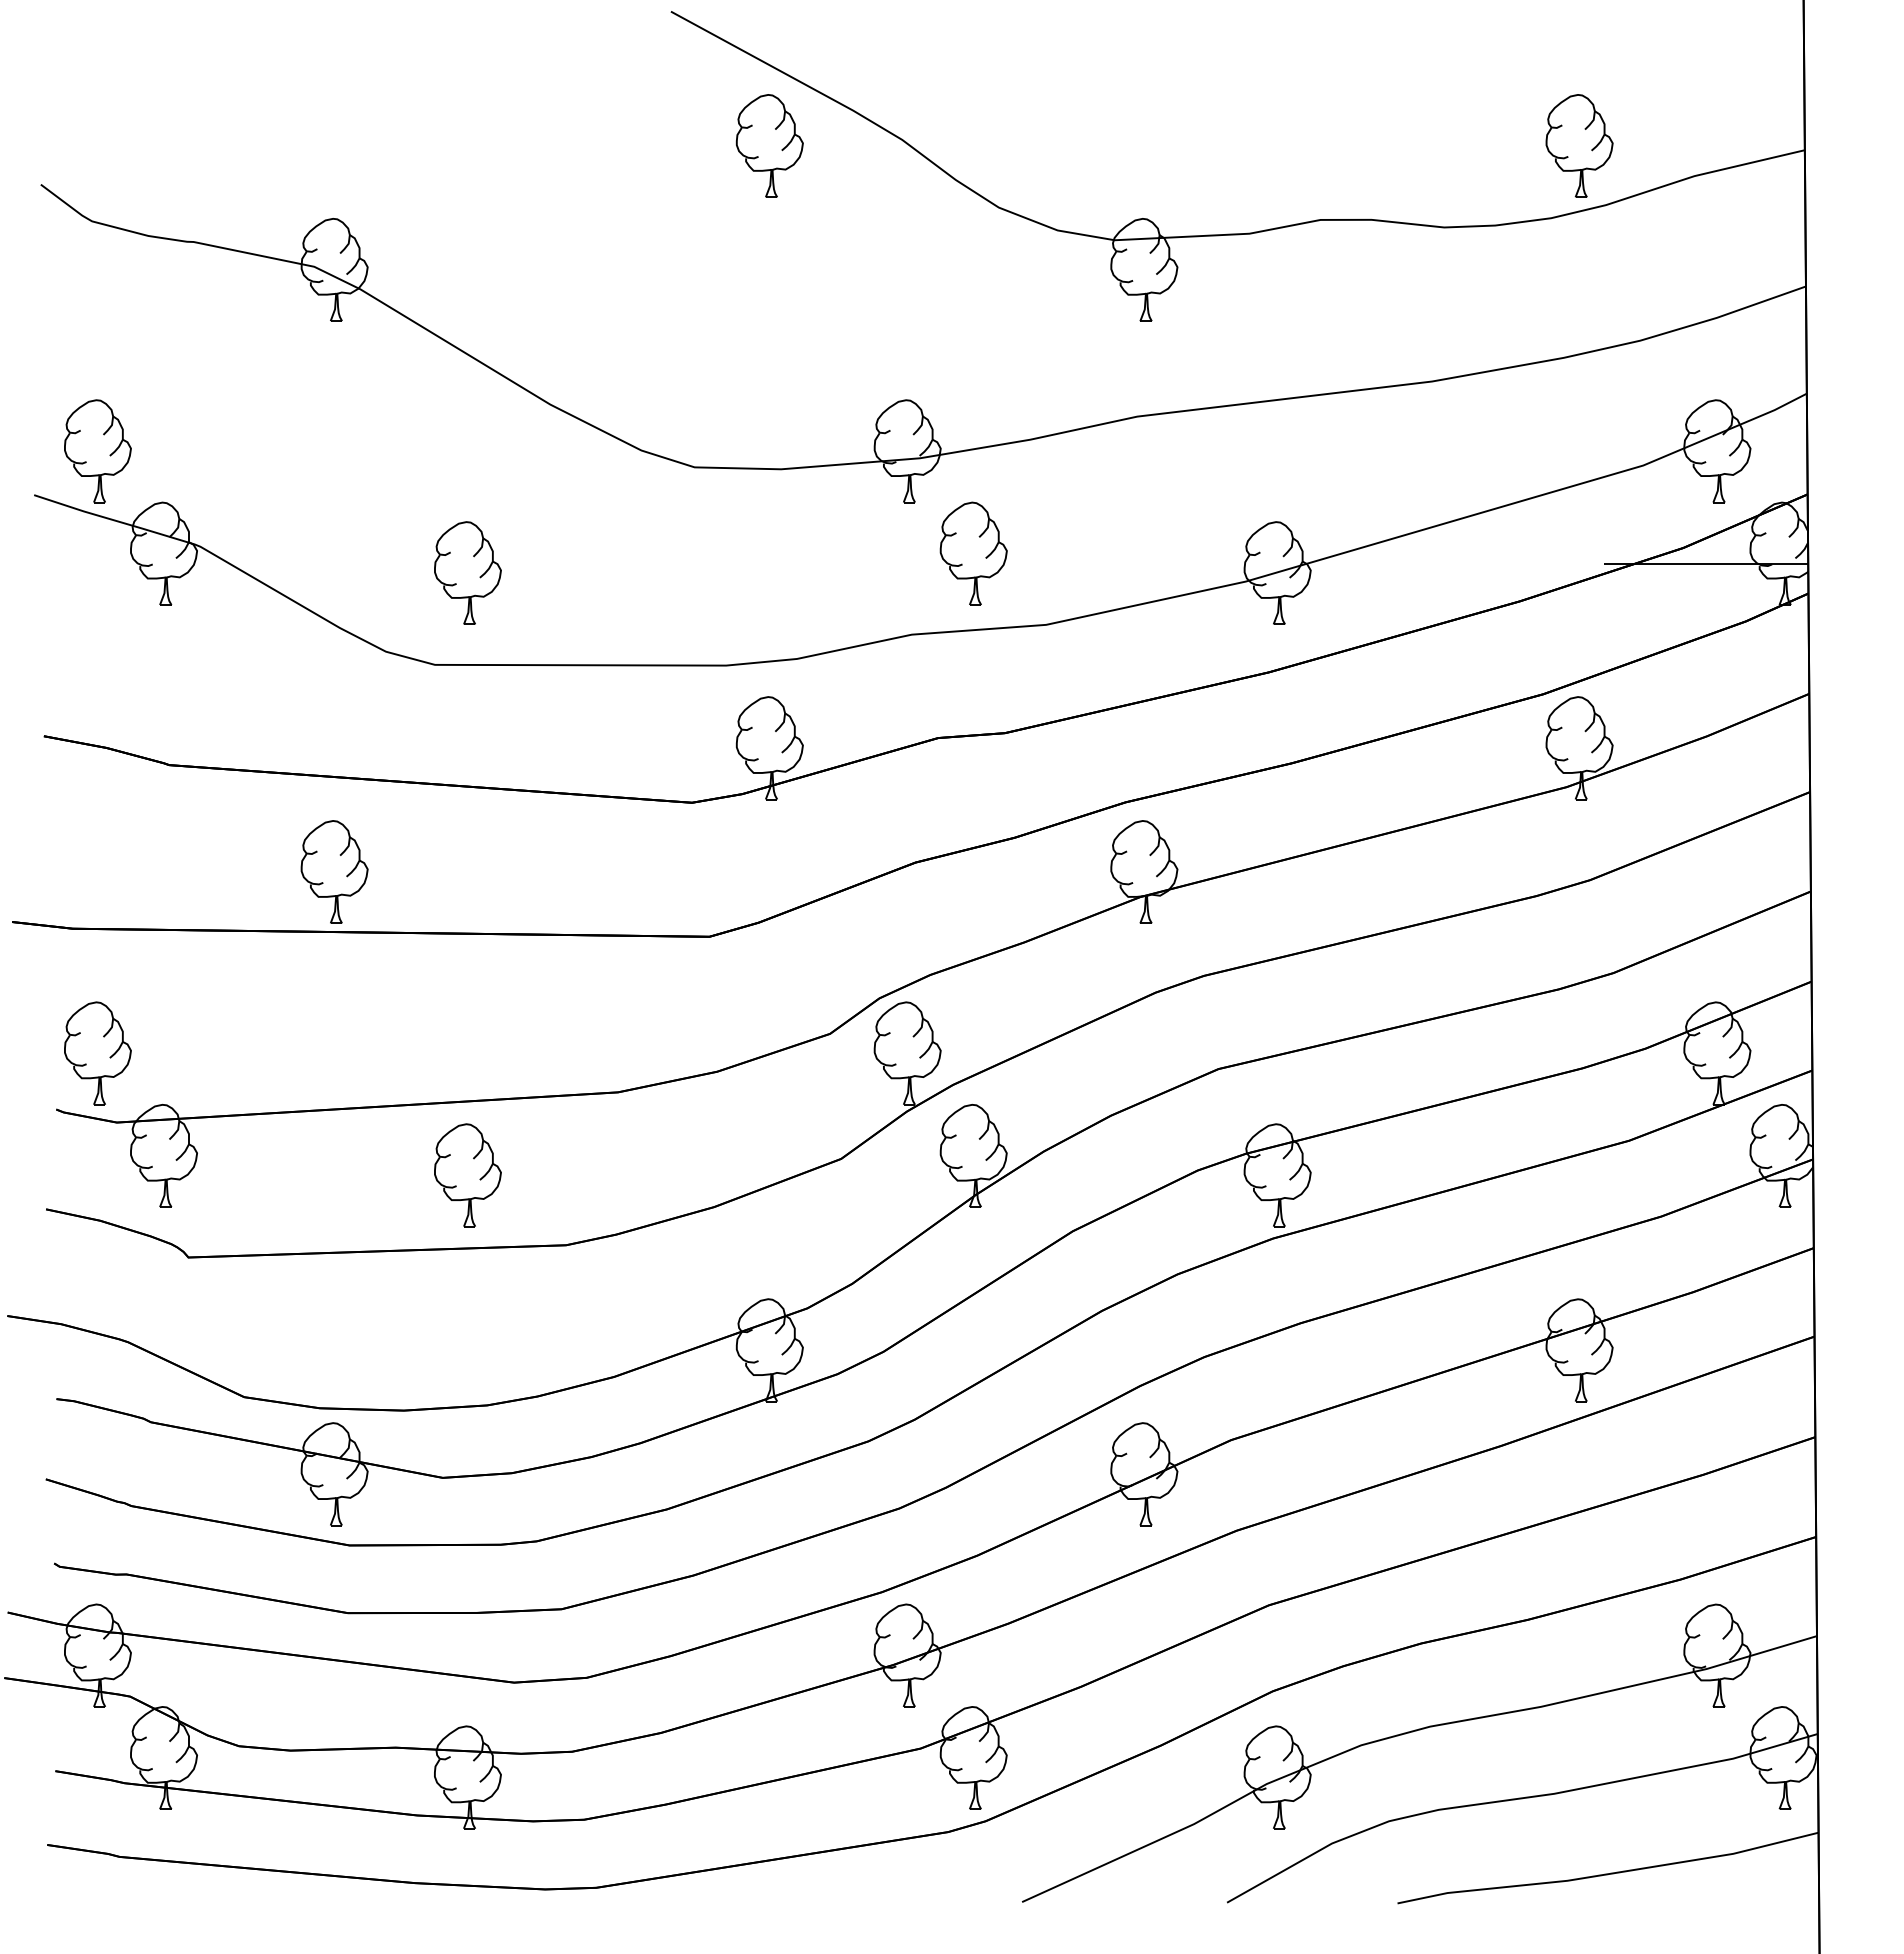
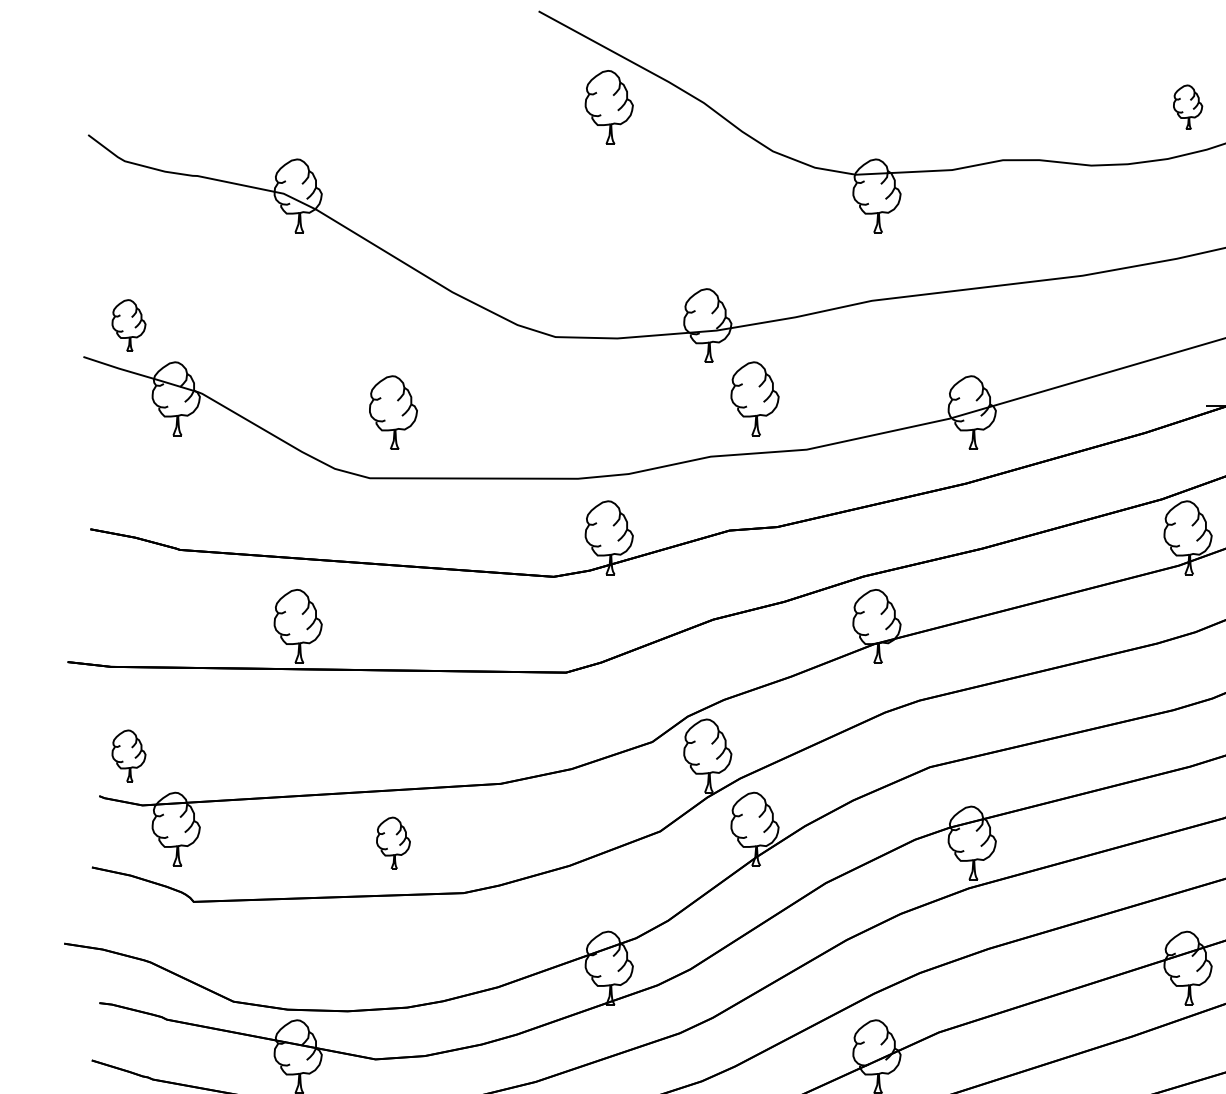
part: (1579, 145) -> (1188, 107), size x0.6
part: (97, 451) -> (128, 325), size x0.7
part: (97, 1053) -> (128, 756), size x0.7
part: (467, 1175) -> (393, 843), size x0.7

